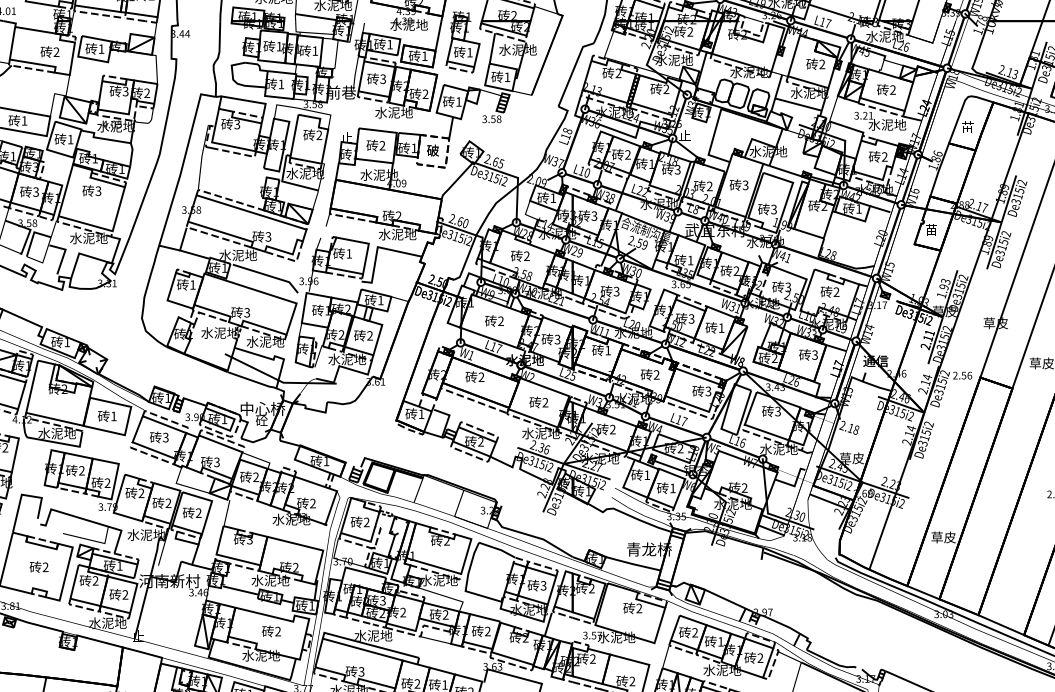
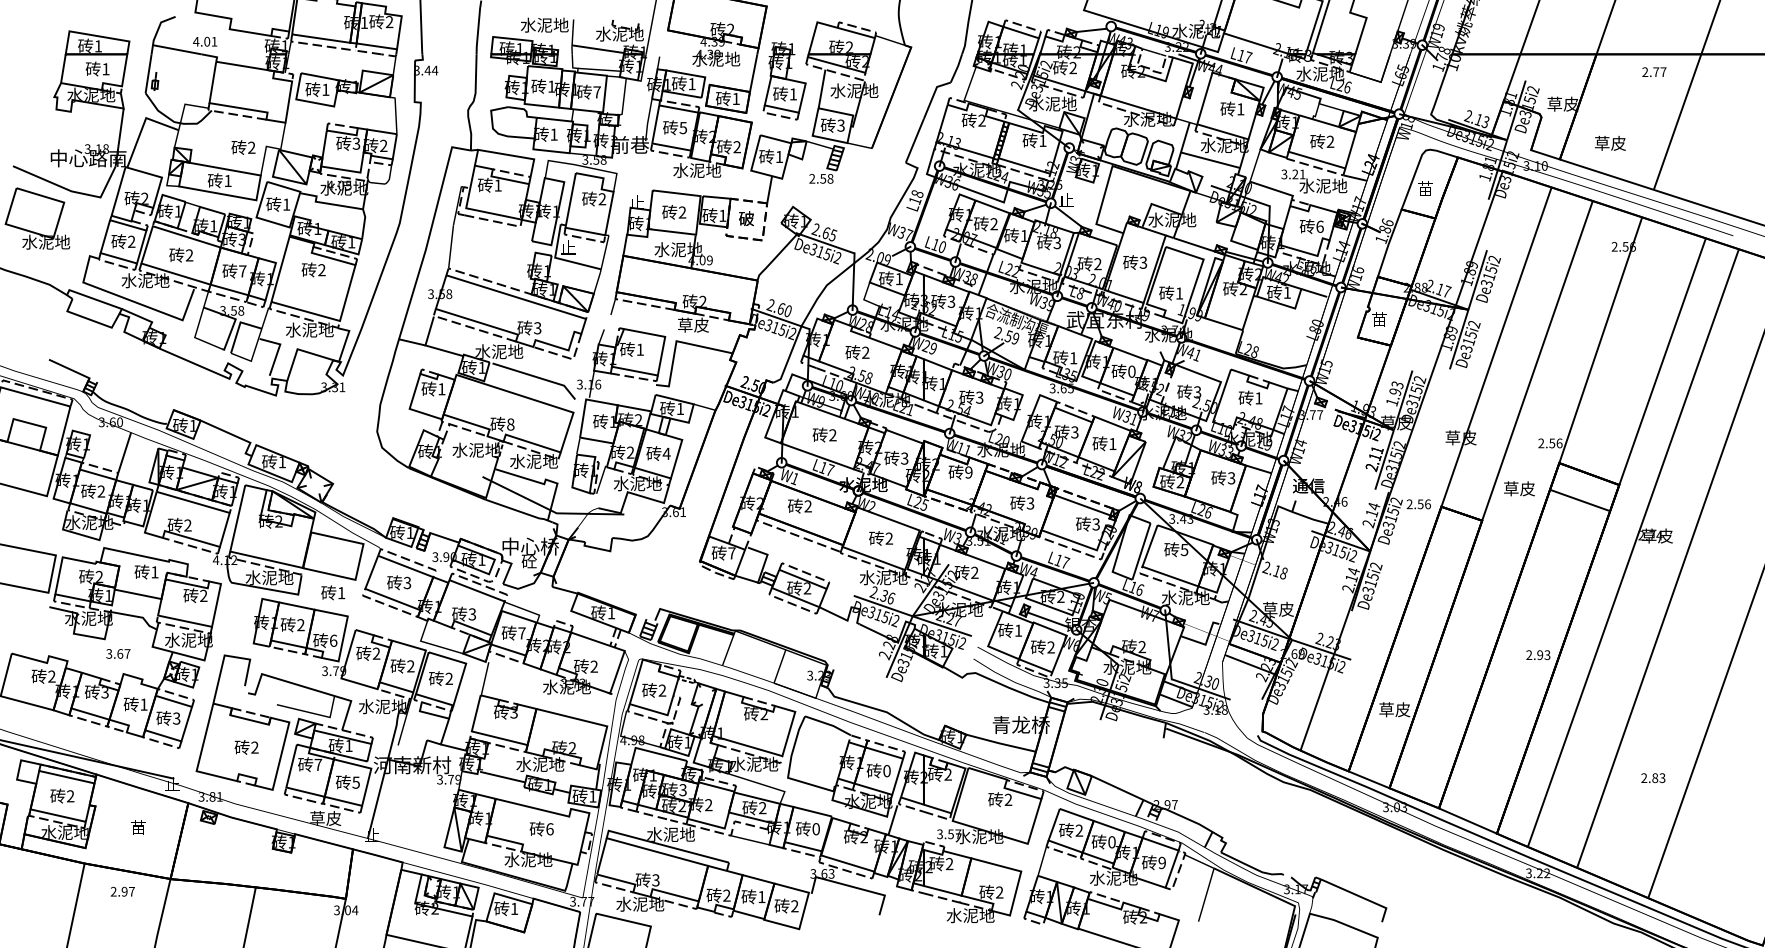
text: (779, 14) -> (1186, 46), 3.26 -> 3.22
text: (948, 37) -> (1401, 75), L15 -> L65
text: (314, 51) -> (596, 92), 1 -> 7
text: (50, 52) -> (243, 147), moved
text: (822, 64) -> (1240, 109), 2 -> 1
text: (506, 77) -> (840, 125), 1 -> 3
text: (383, 78) -> (683, 127), 3 -> 5
text: (666, 89) -> (1042, 140), 2 -> 1
text: (484, 119) -> (812, 179), 3.58 -> 2.58
text: (236, 124) -> (497, 185), 3 -> 1
text: (884, 156) -> (1319, 226), 2 -> 6
text: (305, 173) -> (584, 247), 水泥地 -> 止
text: (98, 191) -> (321, 270), 3 -> 2
text: (35, 192) -> (242, 271), 3 -> 7
text: (774, 209) -> (1179, 293), 3 -> 1
text: (397, 233) -> (701, 324), 水泥地 -> 草皮
text: (881, 238) -> (1315, 330), L20 -> L80
text: (736, 271) -> (1131, 371), 2 -> 0
text: (310, 281) -> (590, 384), 3.96 -> 3.16
text: (836, 292) -> (1258, 398), 2 -> 1
text: (878, 304) -> (1312, 414), 3.17 -> 3.77
text: (247, 312) -> (510, 424), 3 -> 8
text: (369, 335) -> (666, 453), 2 -> 4
text: (607, 350) -> (968, 472), 1 -> 9
text: (656, 374) -> (1030, 503), 2 -> 3
text: (777, 411) -> (1184, 549), 3 -> 5
text: (421, 414) -> (731, 553), 1 -> 7
text: (107, 415) -> (333, 592), moved
text: (255, 477) -> (521, 633), 2 -> 7
text: (107, 482) -> (333, 640), 2 -> 6
text: (672, 488) -> (1050, 647), 1 -> 2
text: (343, 561) -> (632, 740), 3.70 -> 4.98
text: (95, 580) -> (318, 764), 2 -> 7
text: (543, 586) -> (886, 771), 3 -> 0
text: (202, 592) -> (454, 779), 3.46 -> 3.79
text: (124, 594) -> (355, 782), 2 -> 5
text: (107, 623) -> (333, 818), 水泥地 -> 草皮
text: (277, 631) -> (549, 829), 2 -> 6
text: (487, 631) -> (815, 829), 2 -> 0
text: (720, 642) -> (1111, 842), 1 -> 0
text: (759, 658) -> (1161, 863), 2 -> 9

